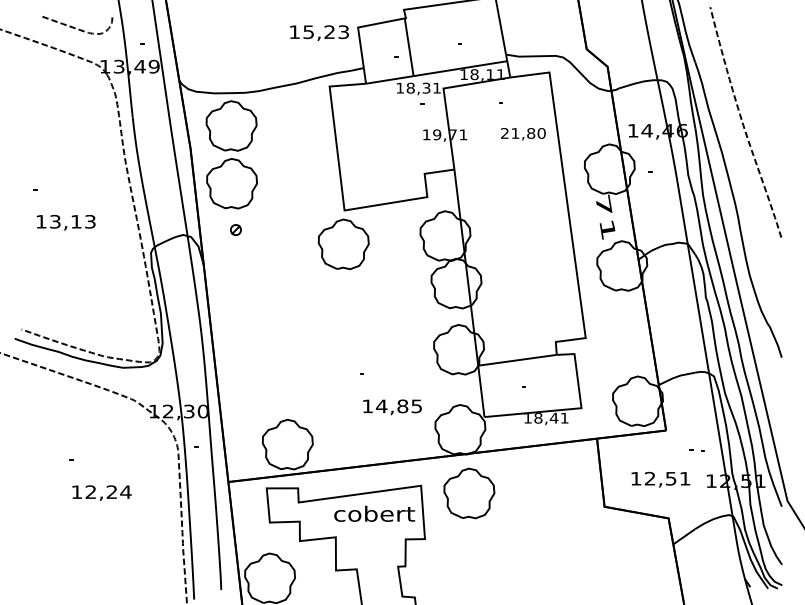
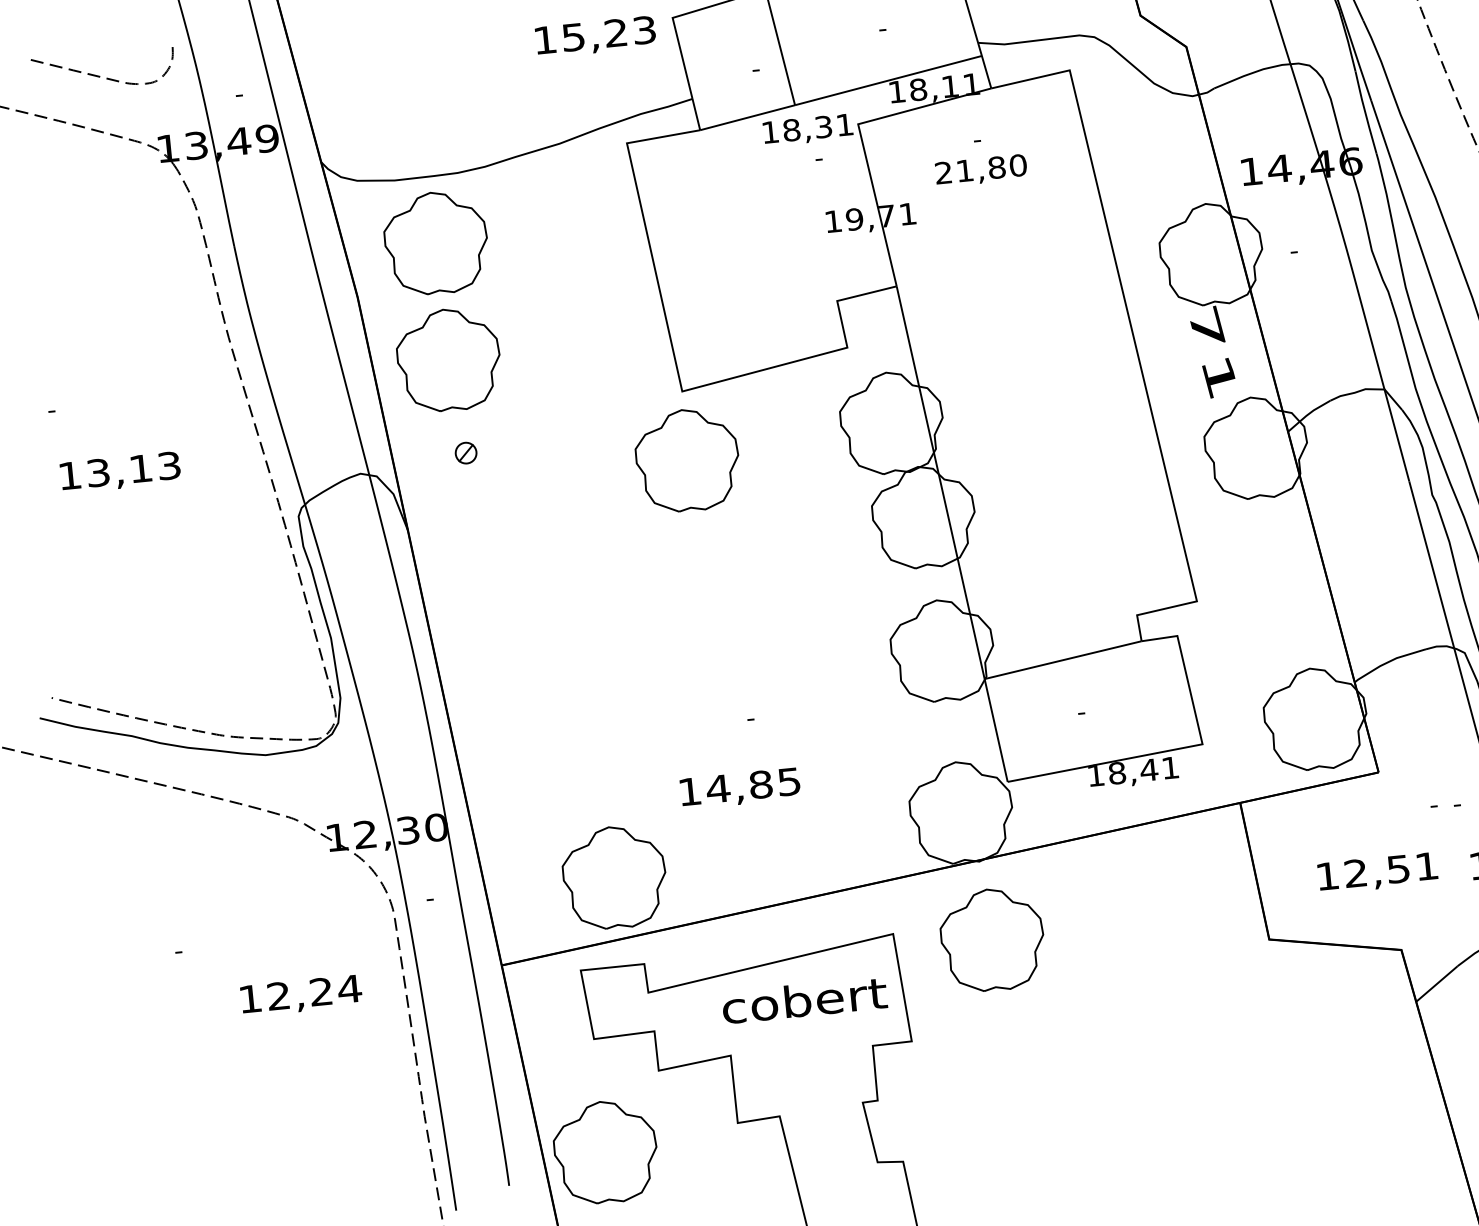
text: (523, 134) -> (981, 171), moved
text: (392, 407) -> (740, 789), moved
text: (101, 492) -> (300, 994), moved

